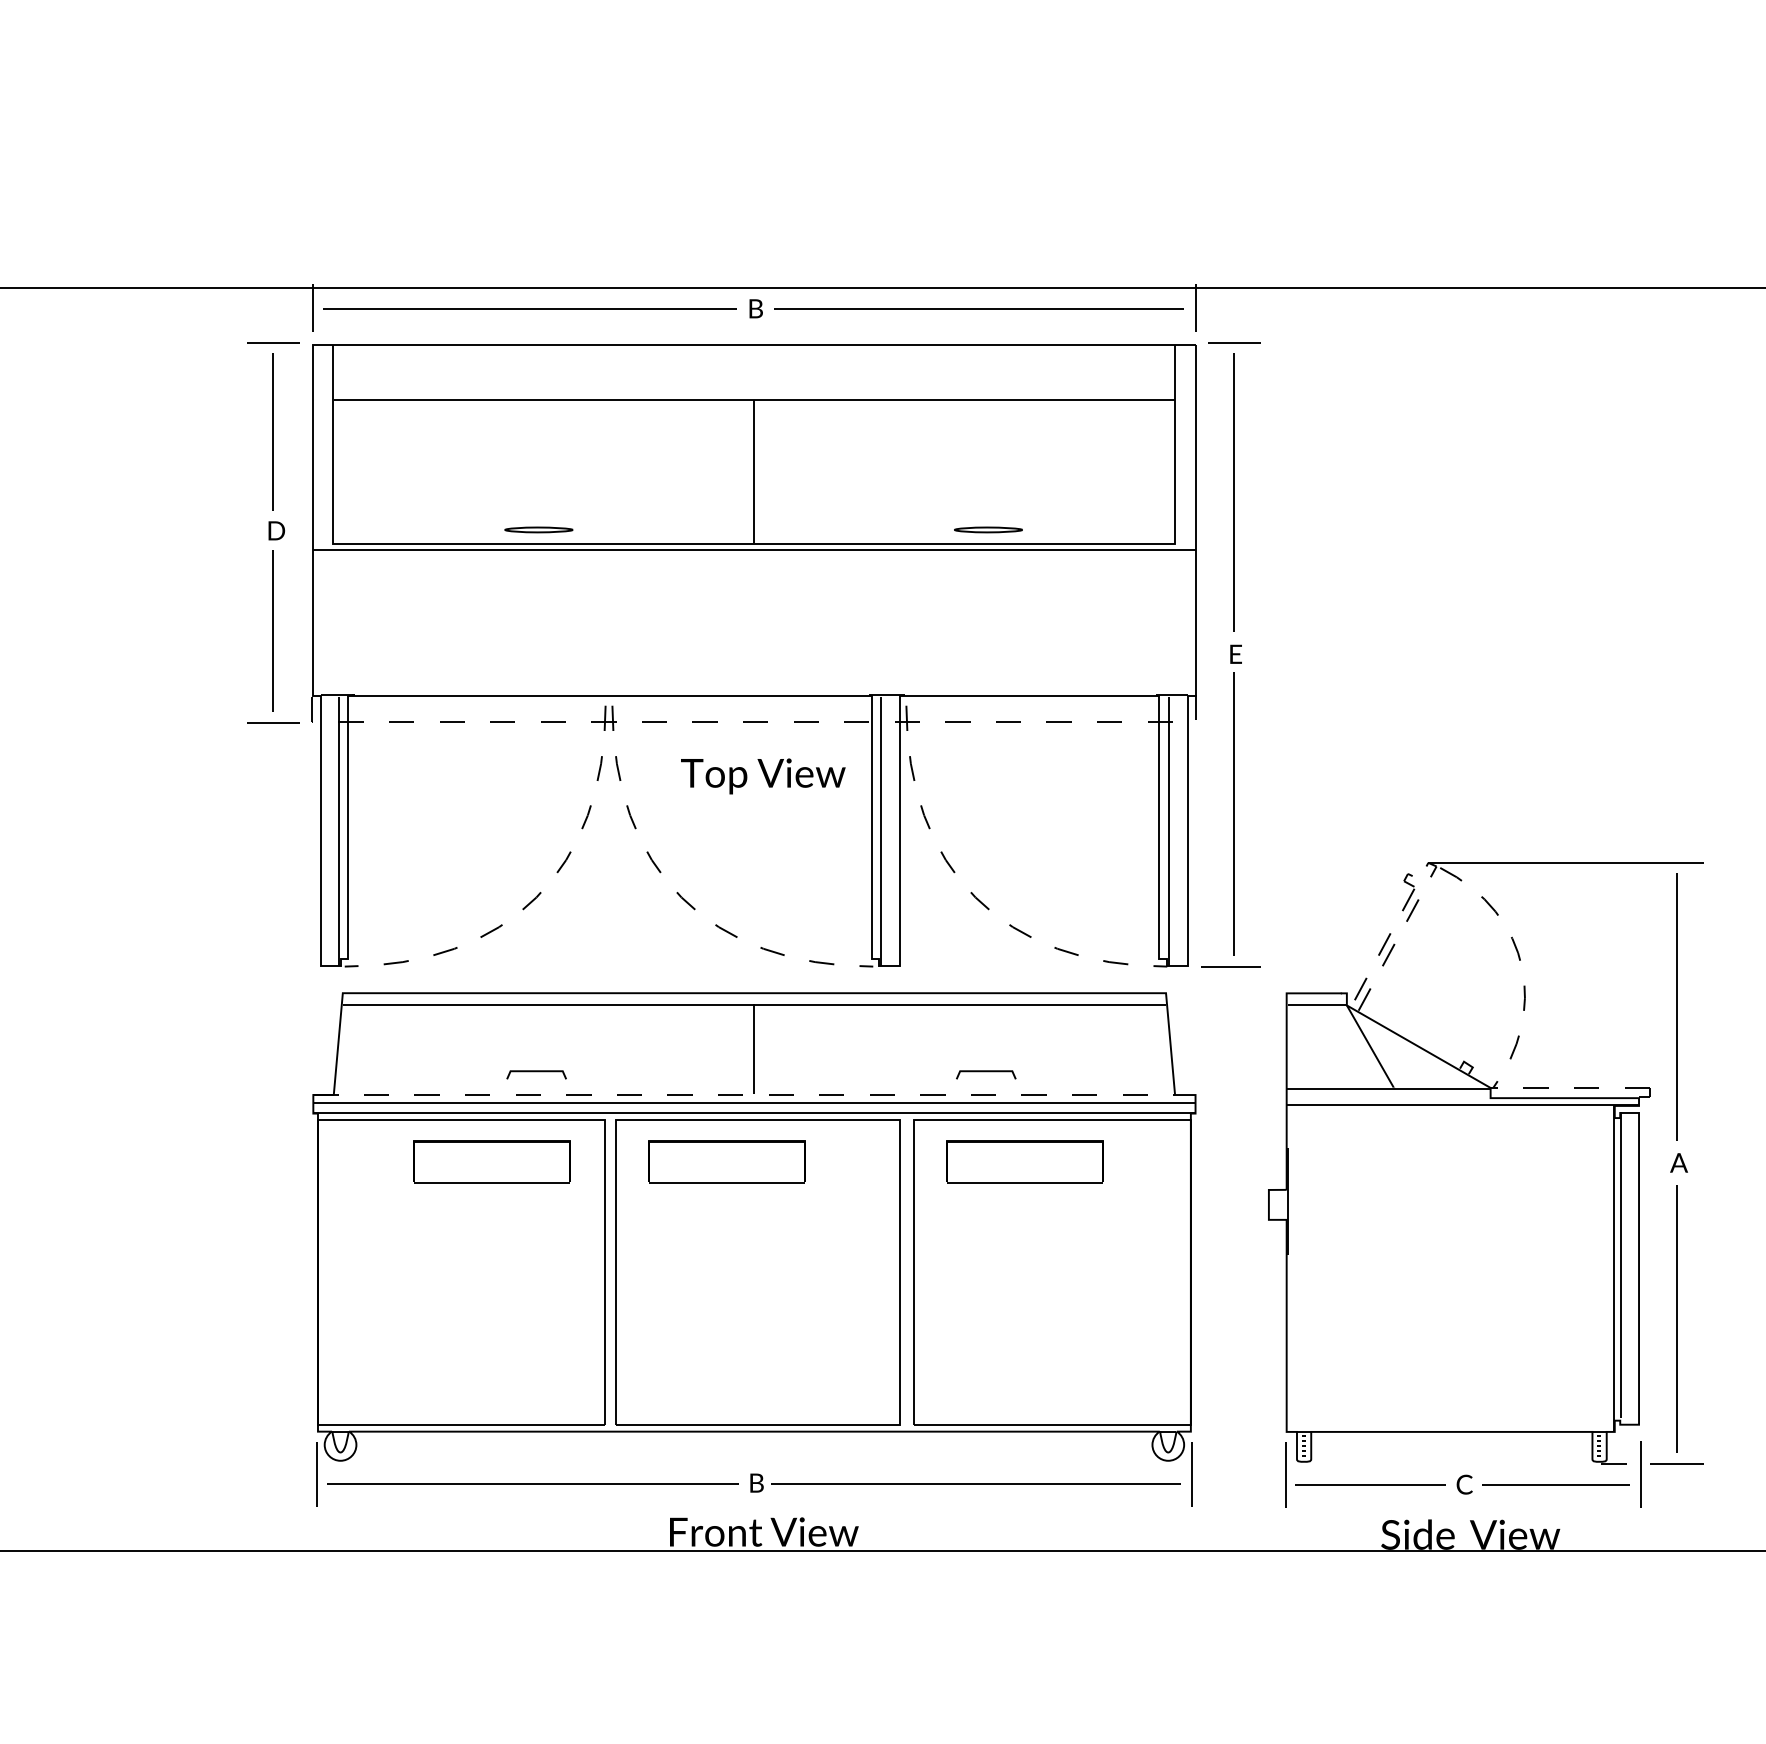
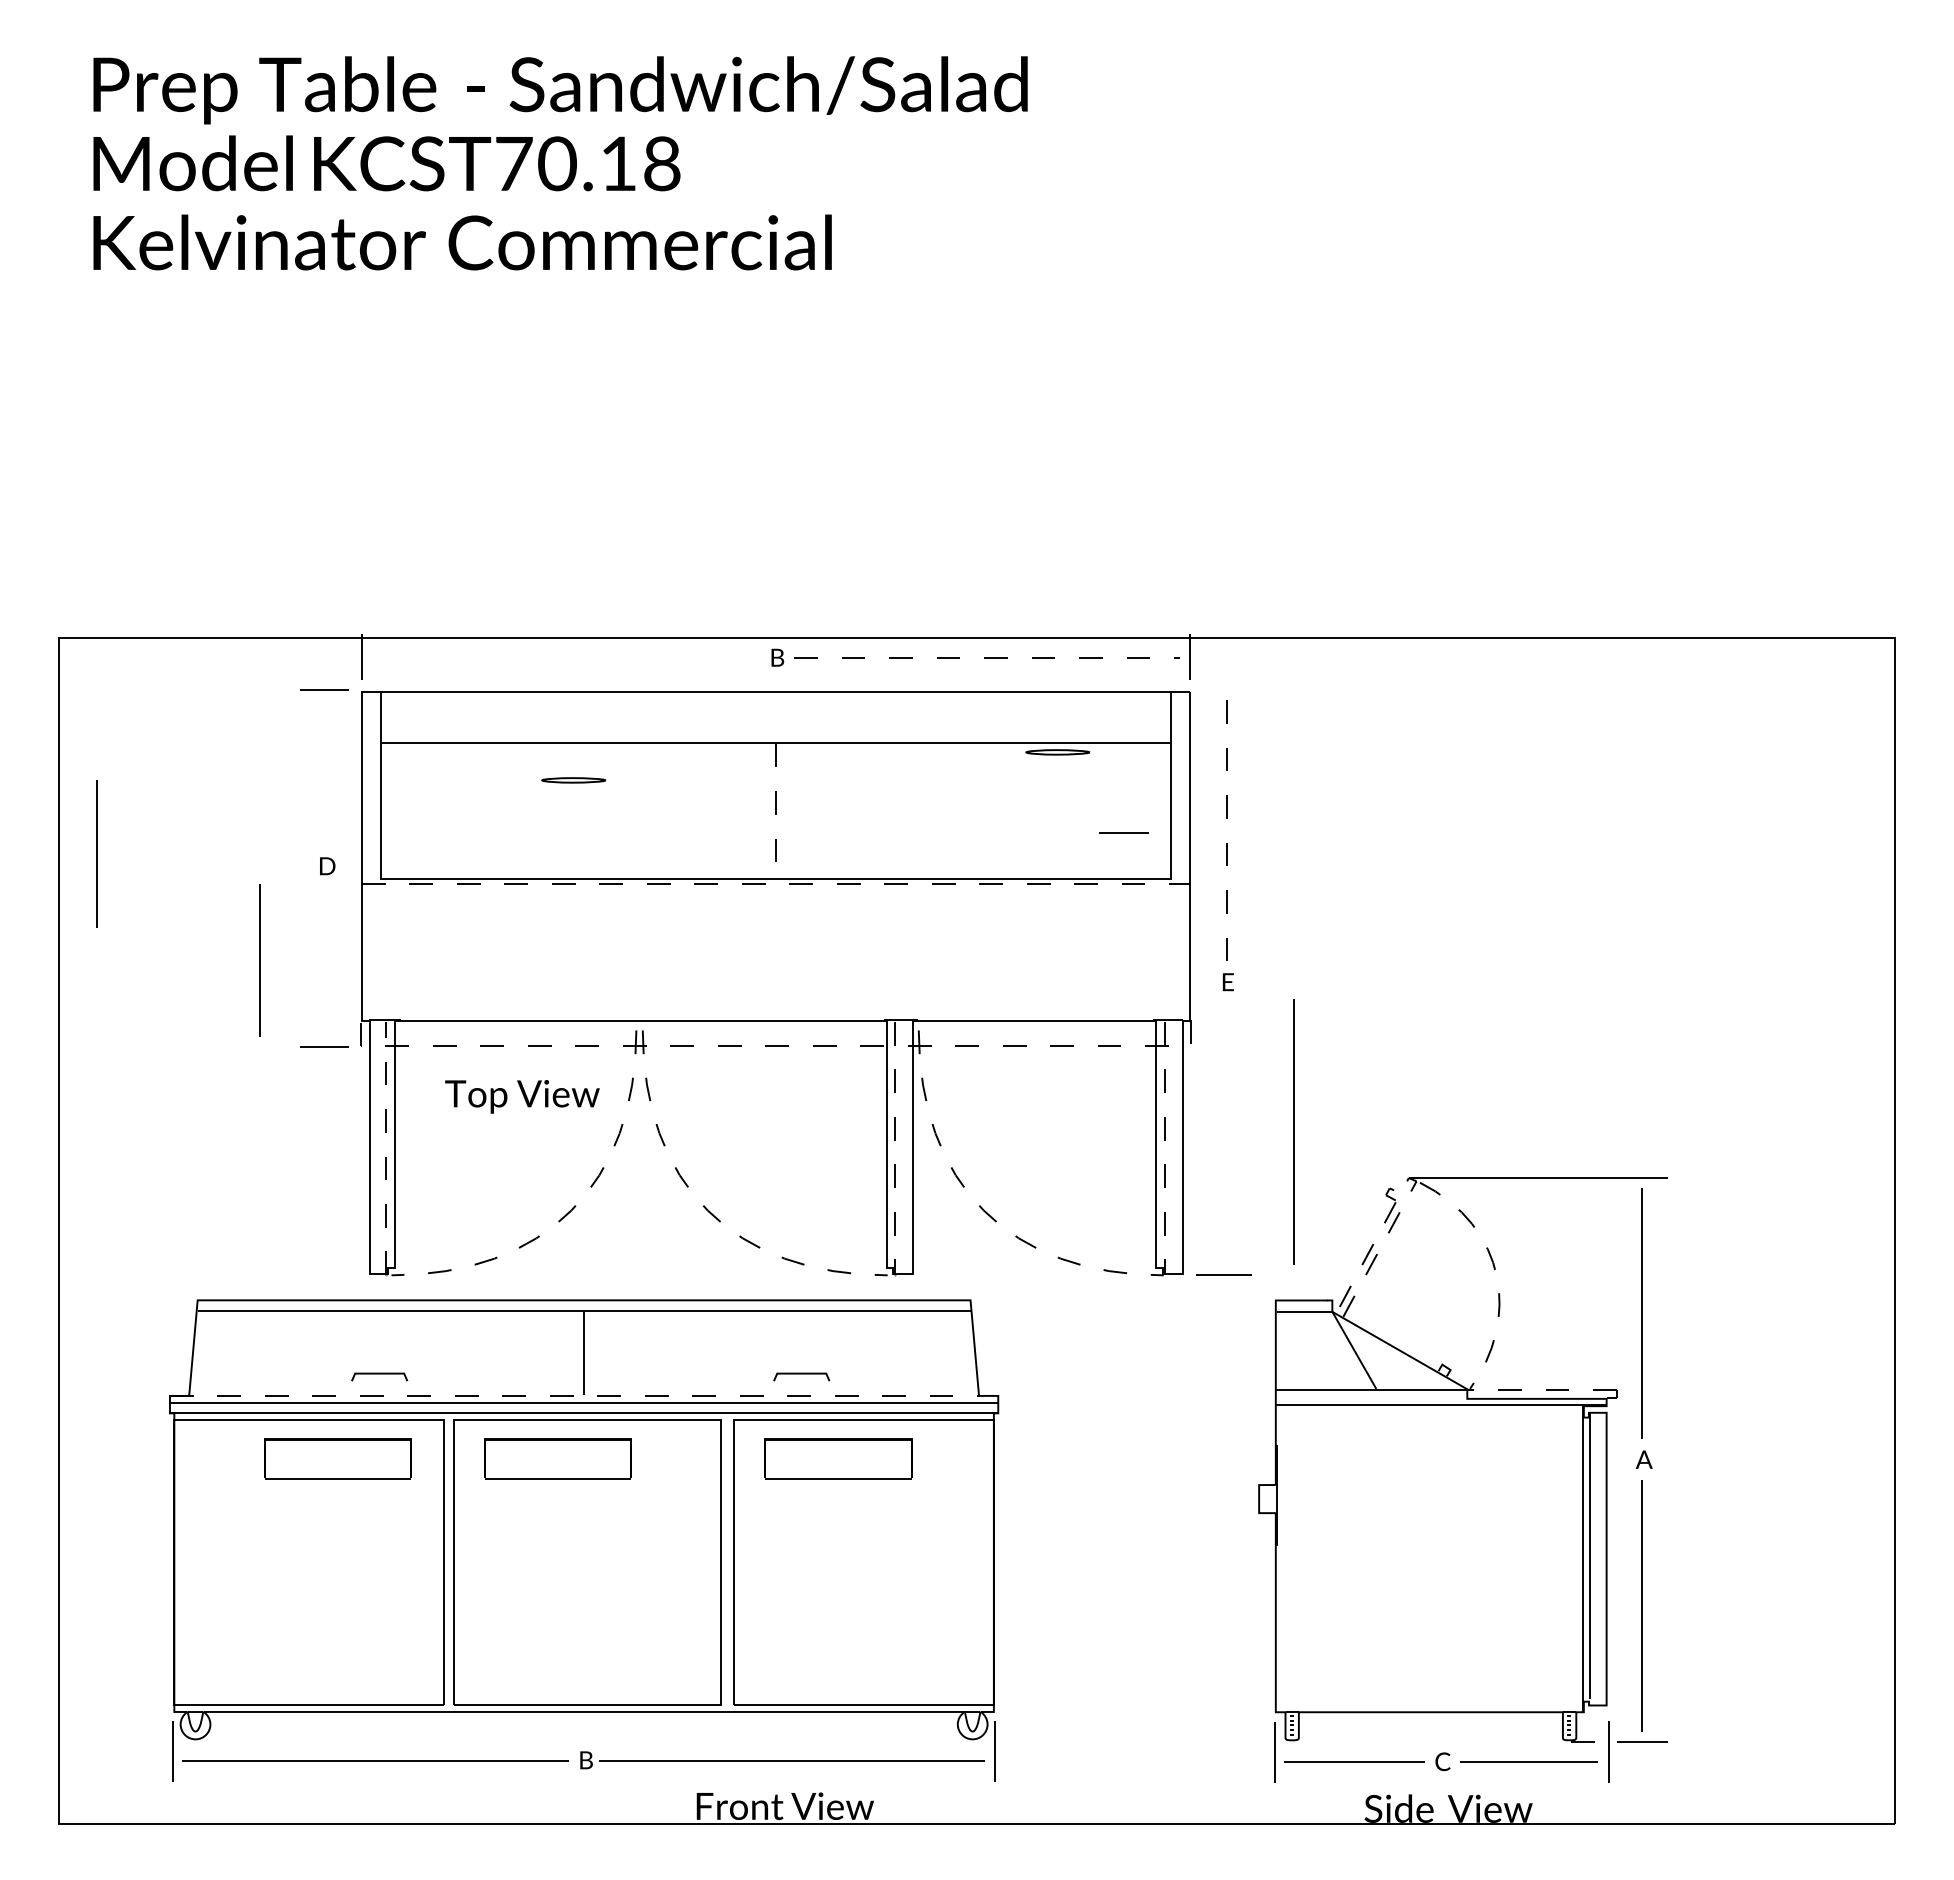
line: (529, 308) -> (564, 657), removed
line: (979, 309) -> (987, 658), solid -> dashed
line: (1234, 342) -> (1123, 832), moved
line: (272, 432) -> (96, 853), moved
line: (753, 471) -> (775, 810), solid -> dashed
line: (1234, 492) -> (1226, 830), solid -> dashed
part: (538, 530) -> (573, 780), moved
part: (988, 530) -> (1057, 752), moved
line: (754, 549) -> (776, 883), solid -> dashed
line: (272, 631) -> (259, 960), moved
text: (763, 776) -> (522, 1096), moved
line: (1234, 813) -> (1293, 1131), moved
line: (339, 831) -> (386, 1148), solid -> dashed
line: (1169, 831) -> (1165, 1148), solid -> dashed
line: (881, 832) -> (895, 1149), solid -> dashed
part: (754, 1249) -> (584, 1540), moved

